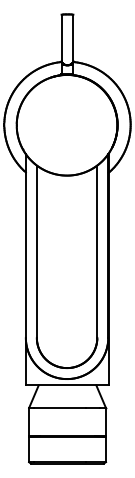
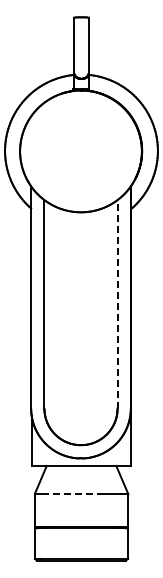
line: (97, 250) -> (117, 303), solid -> dashed
line: (60, 408) -> (72, 493), solid -> dashed

